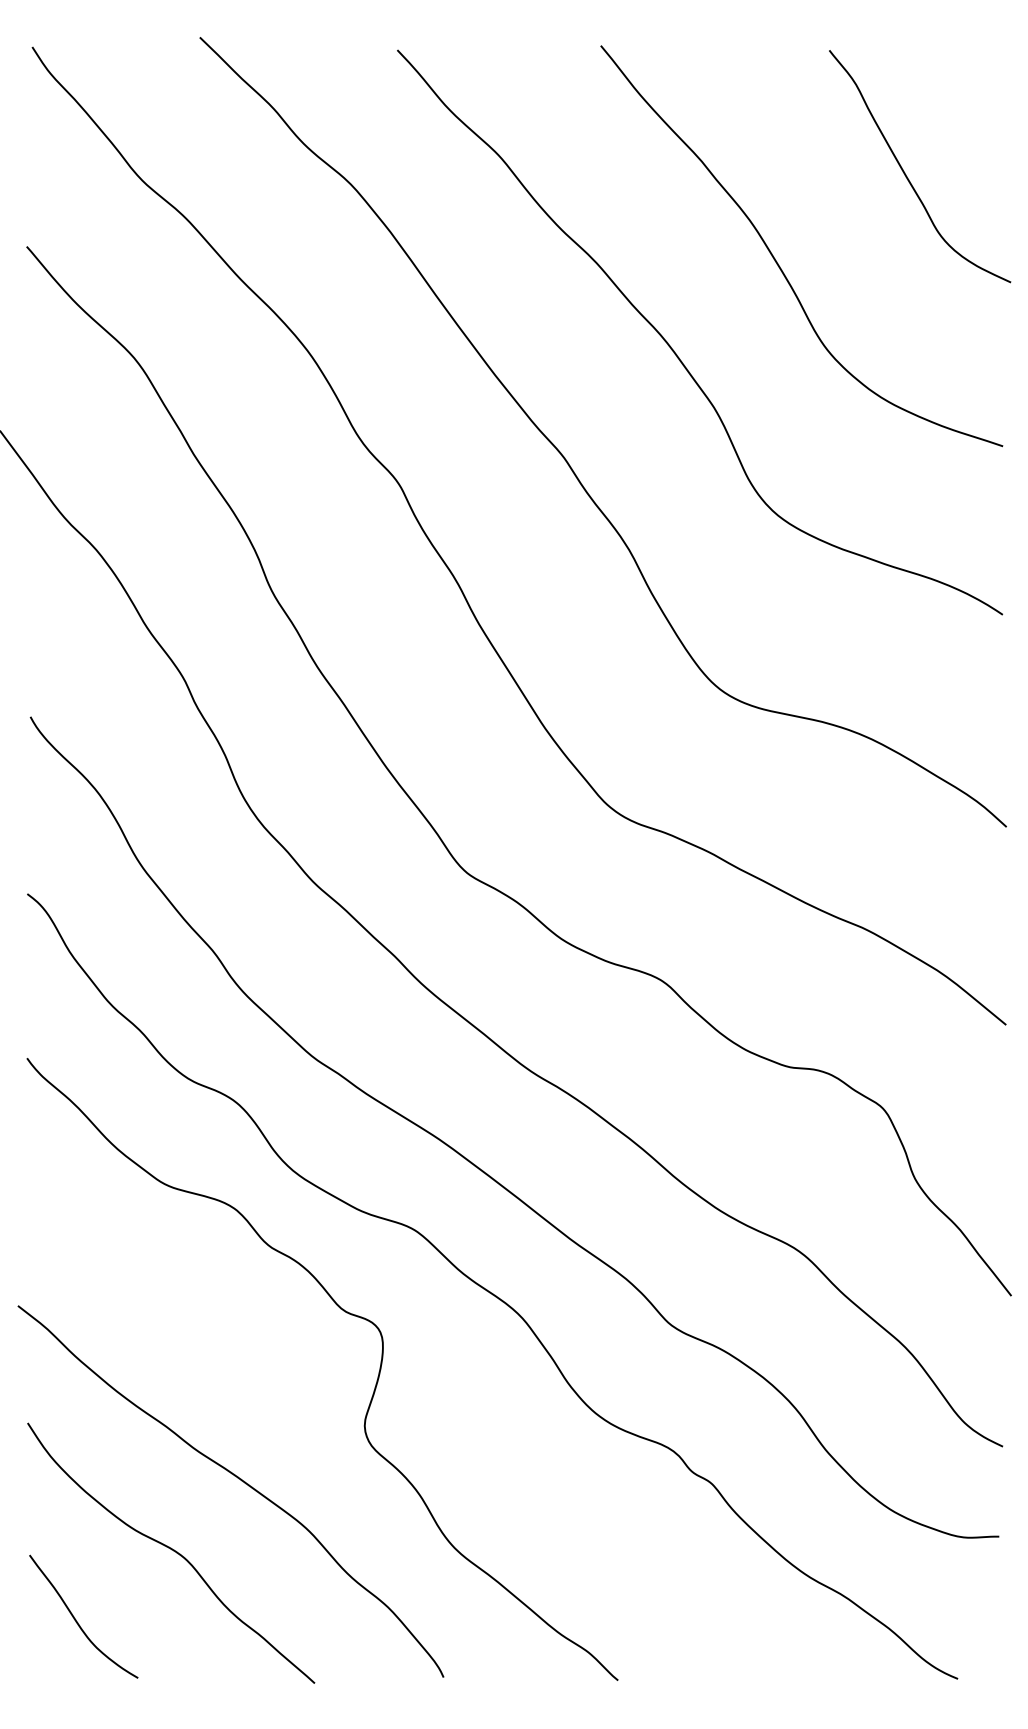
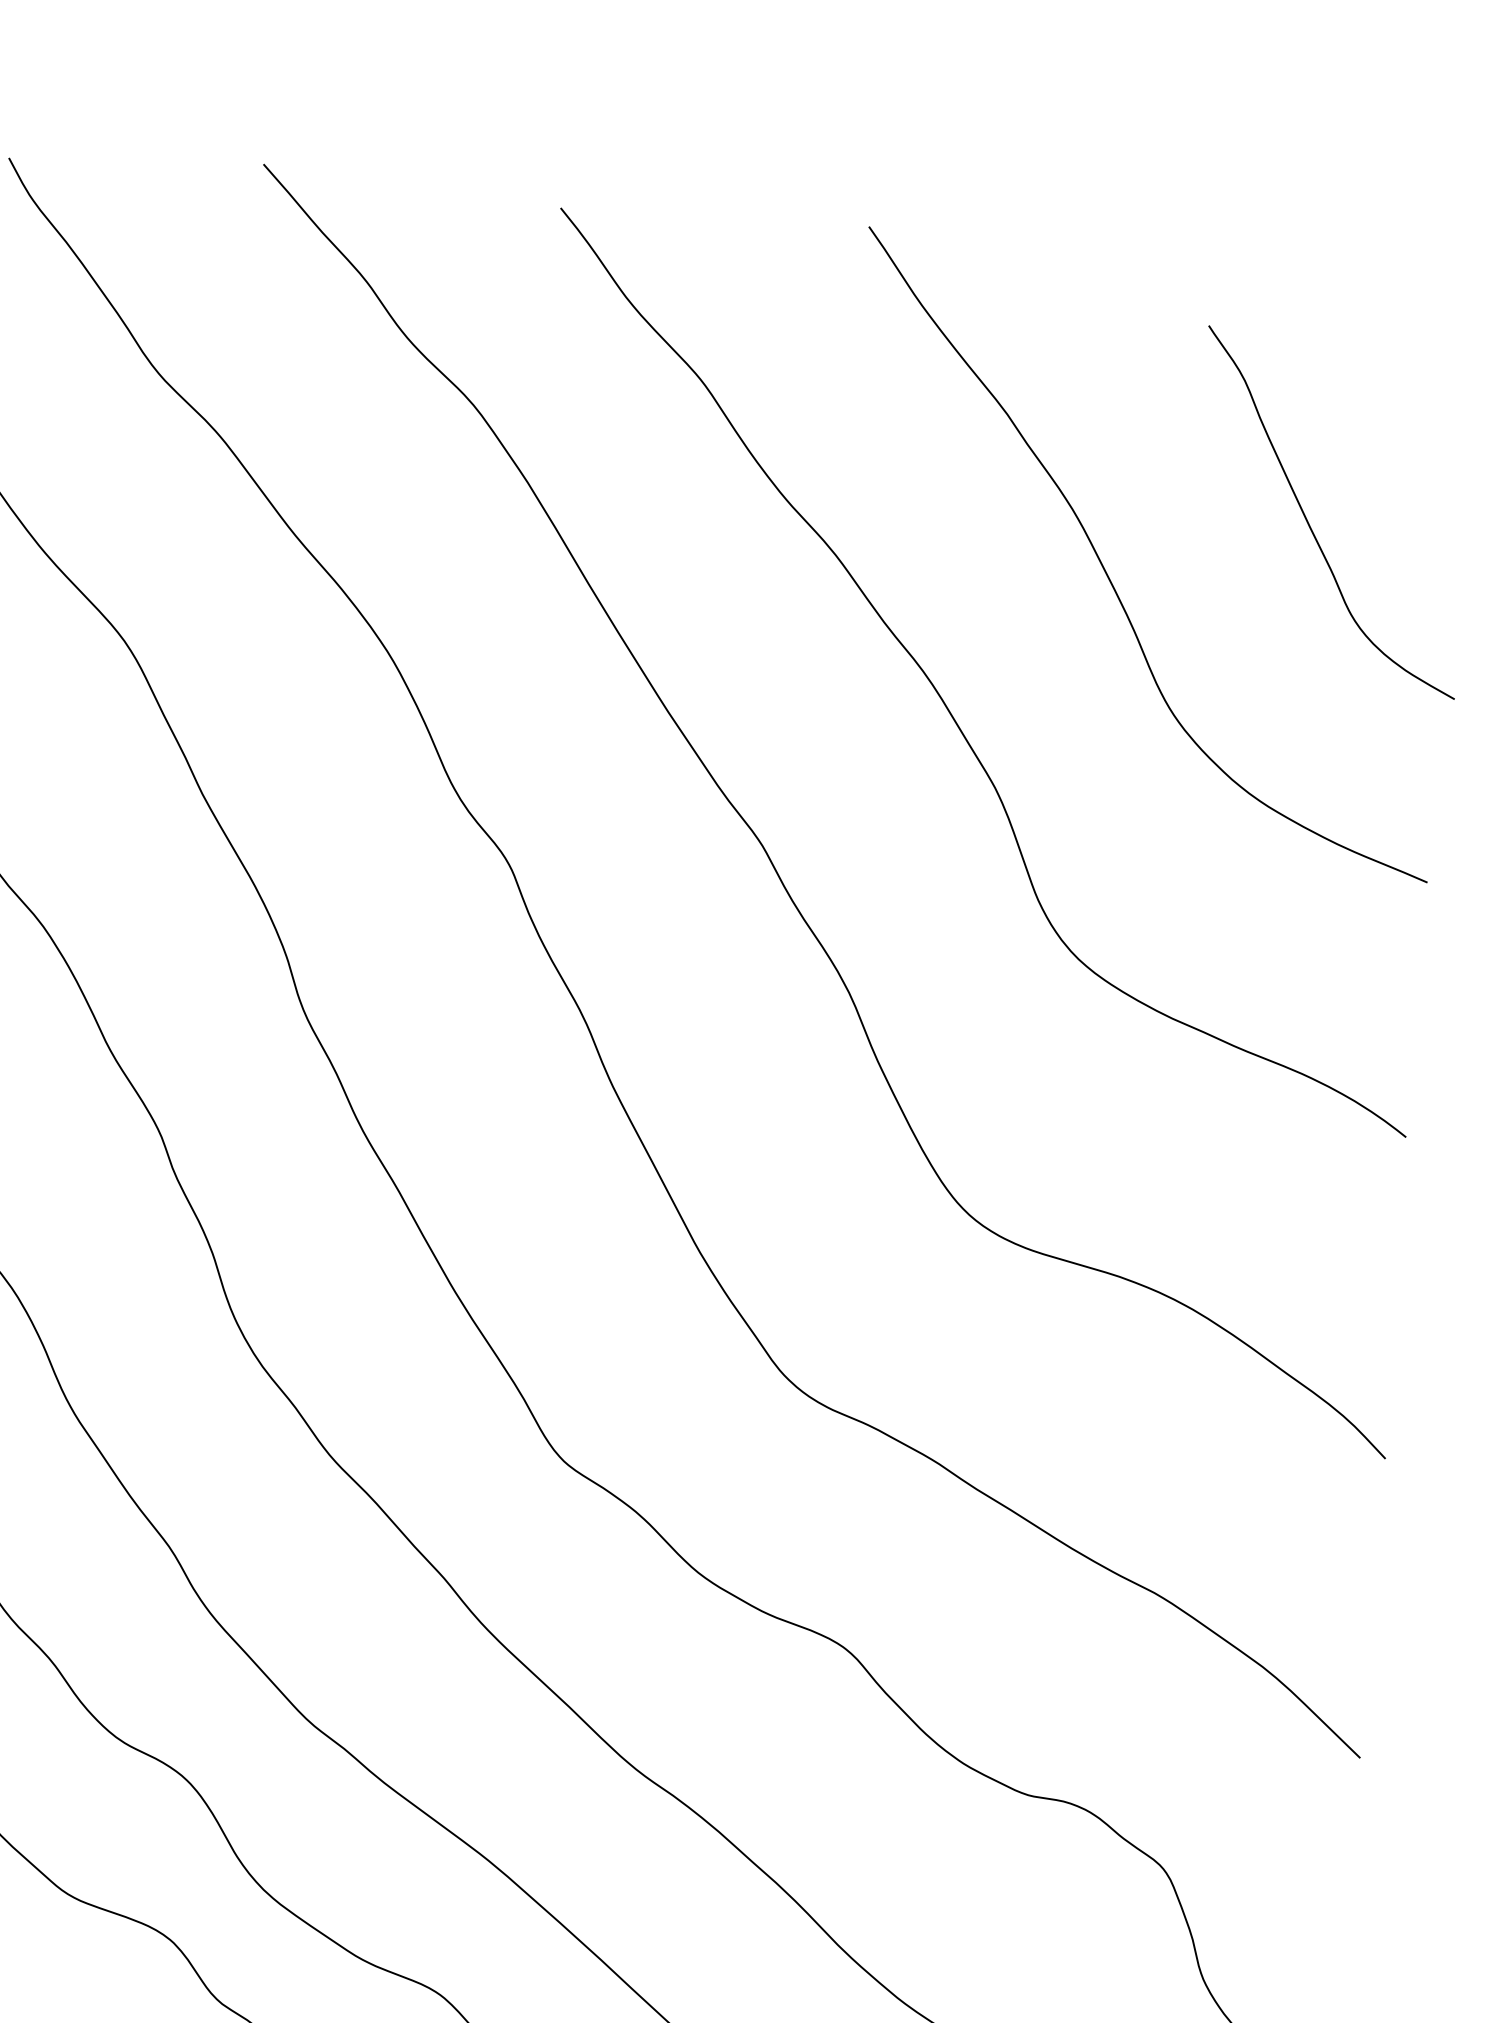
curve: (906, 174) -> (1310, 522), moved

